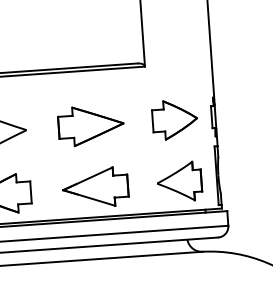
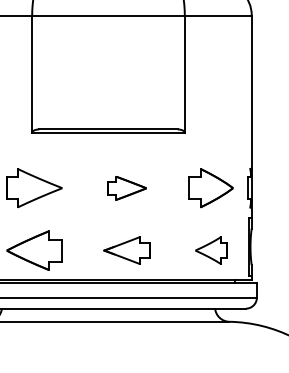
part: (90, 125) -> (126, 188), size x0.6
part: (178, 181) -> (210, 250), size x0.7
part: (94, 187) -> (126, 250), size x0.7

